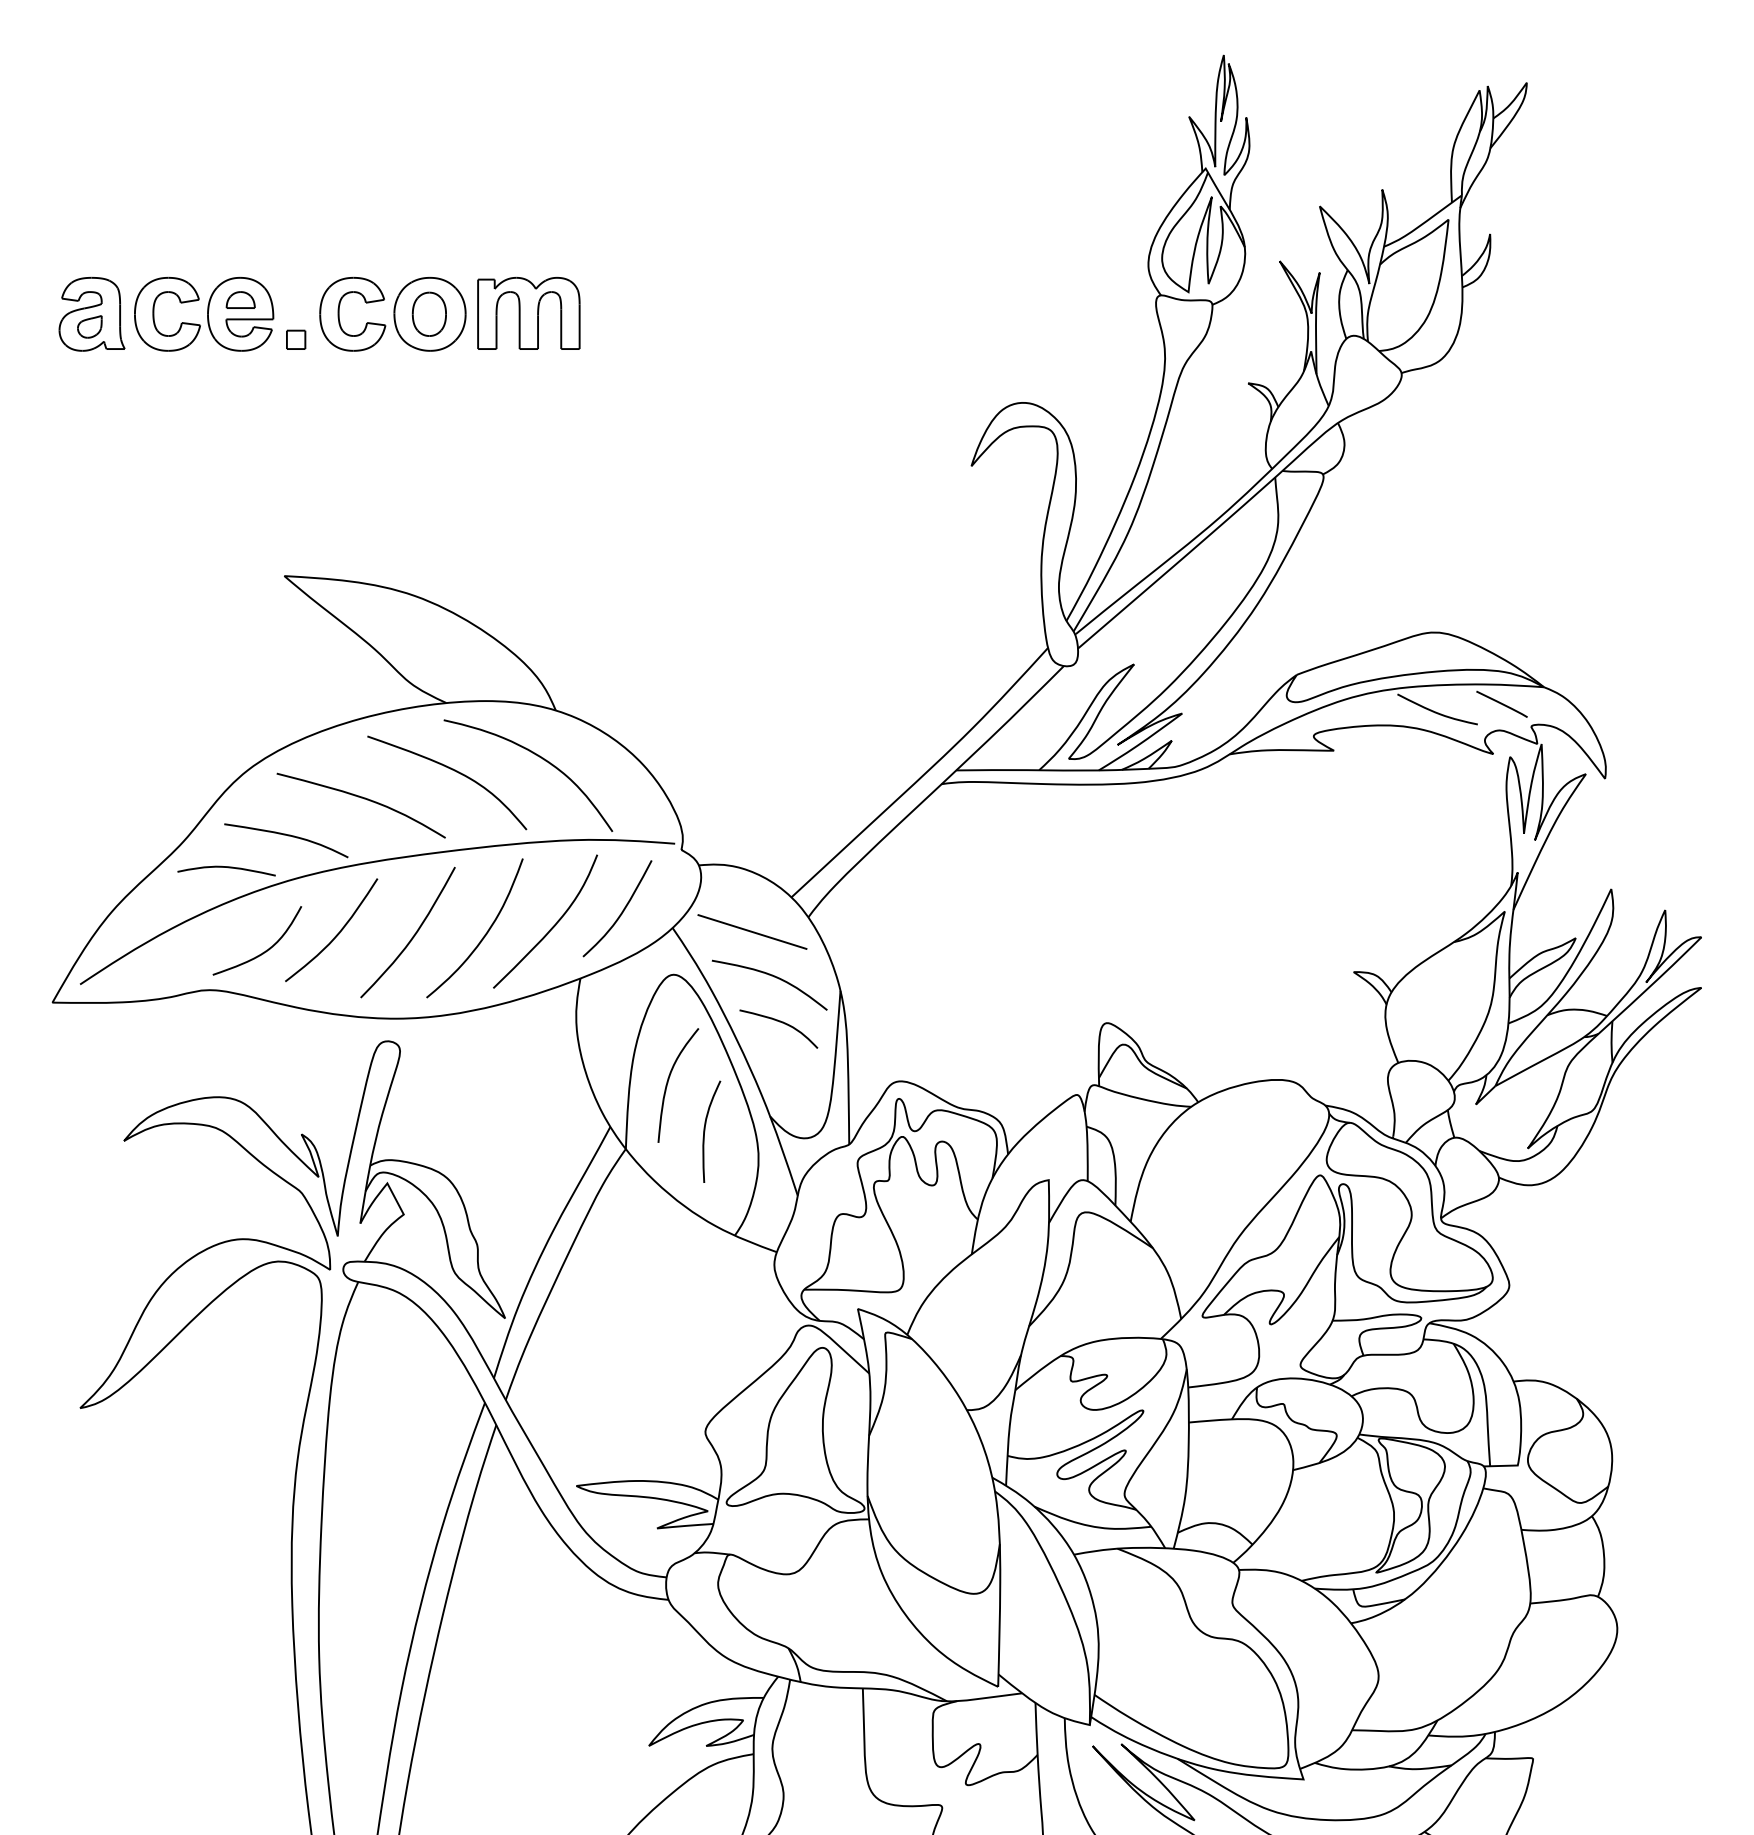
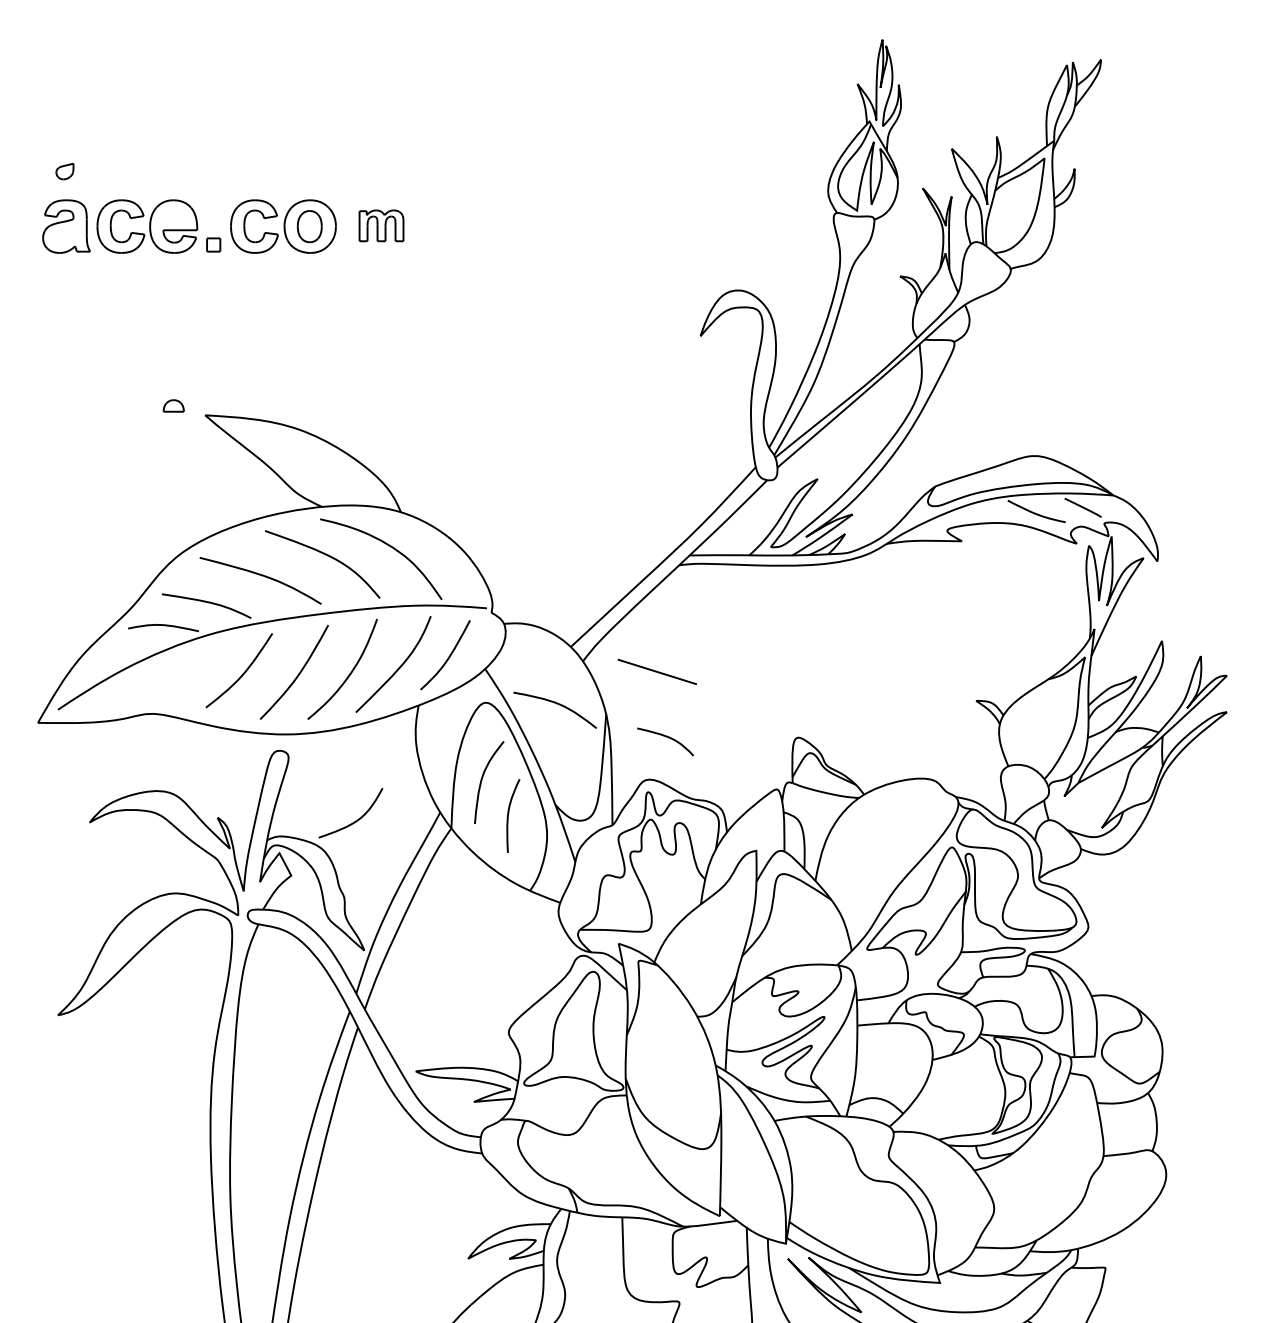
part: (240, 299) -> (173, 405), moved
part: (528, 312) -> (381, 225), size x0.6
part: (89, 326) -> (64, 171), moved
line: (752, 931) -> (657, 671), moved
curve: (265, 950) -> (356, 820), moved
curve: (779, 1022) -> (666, 737), moved

